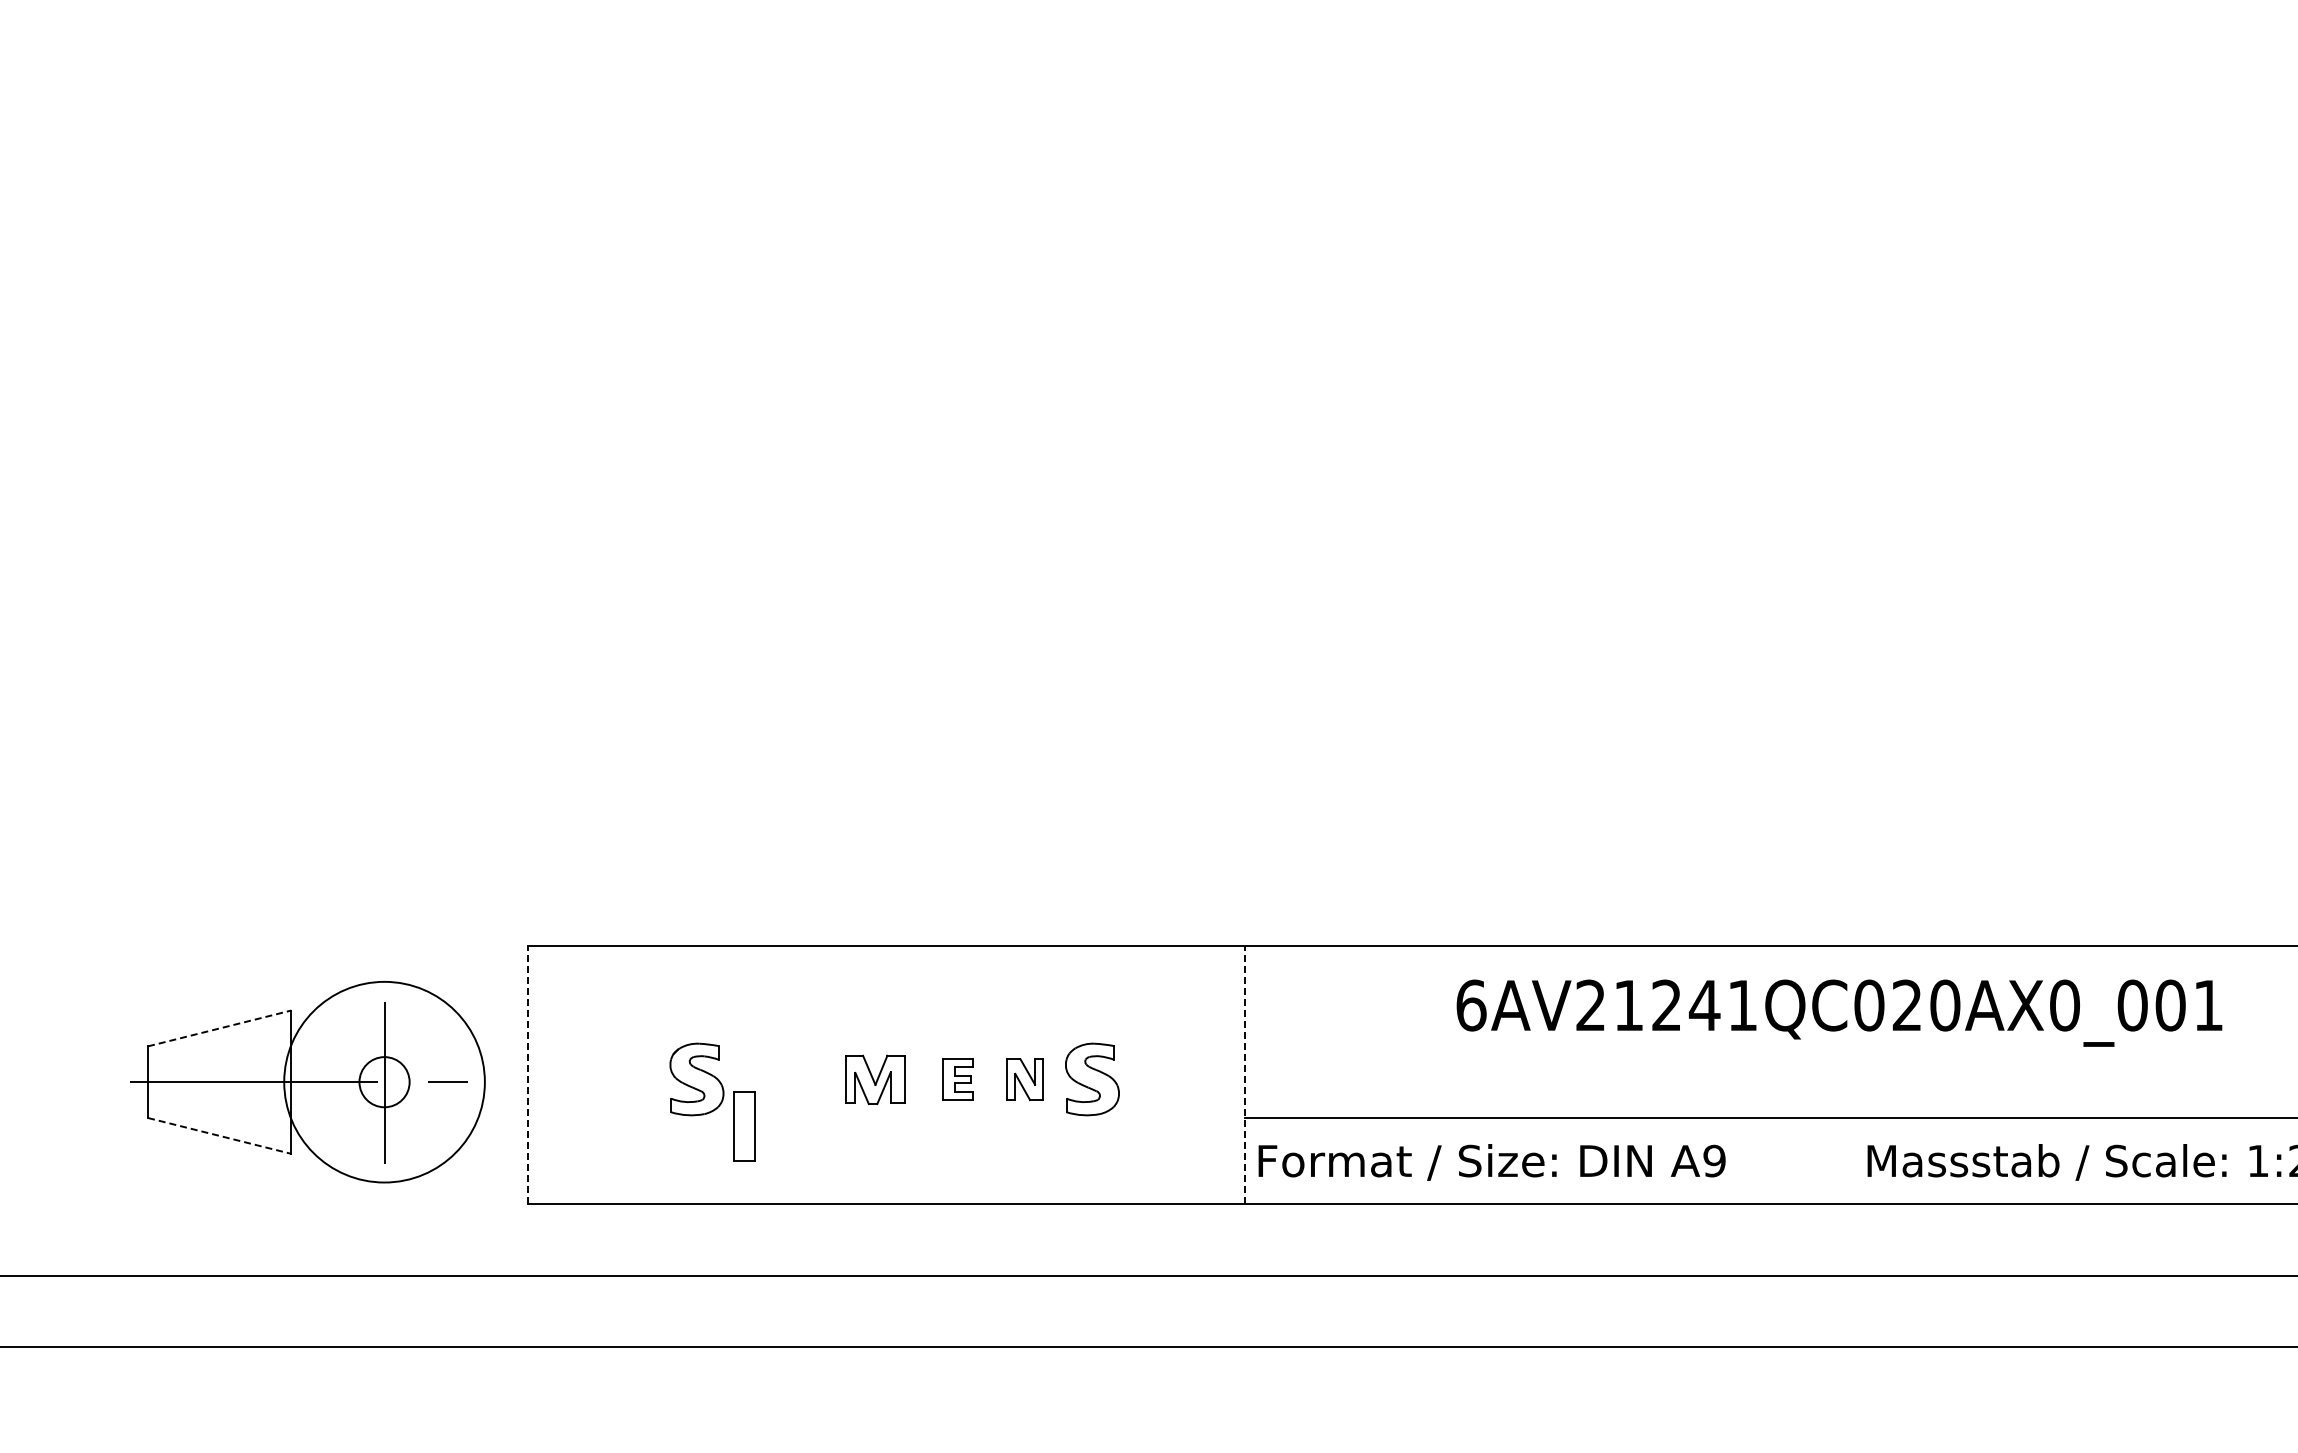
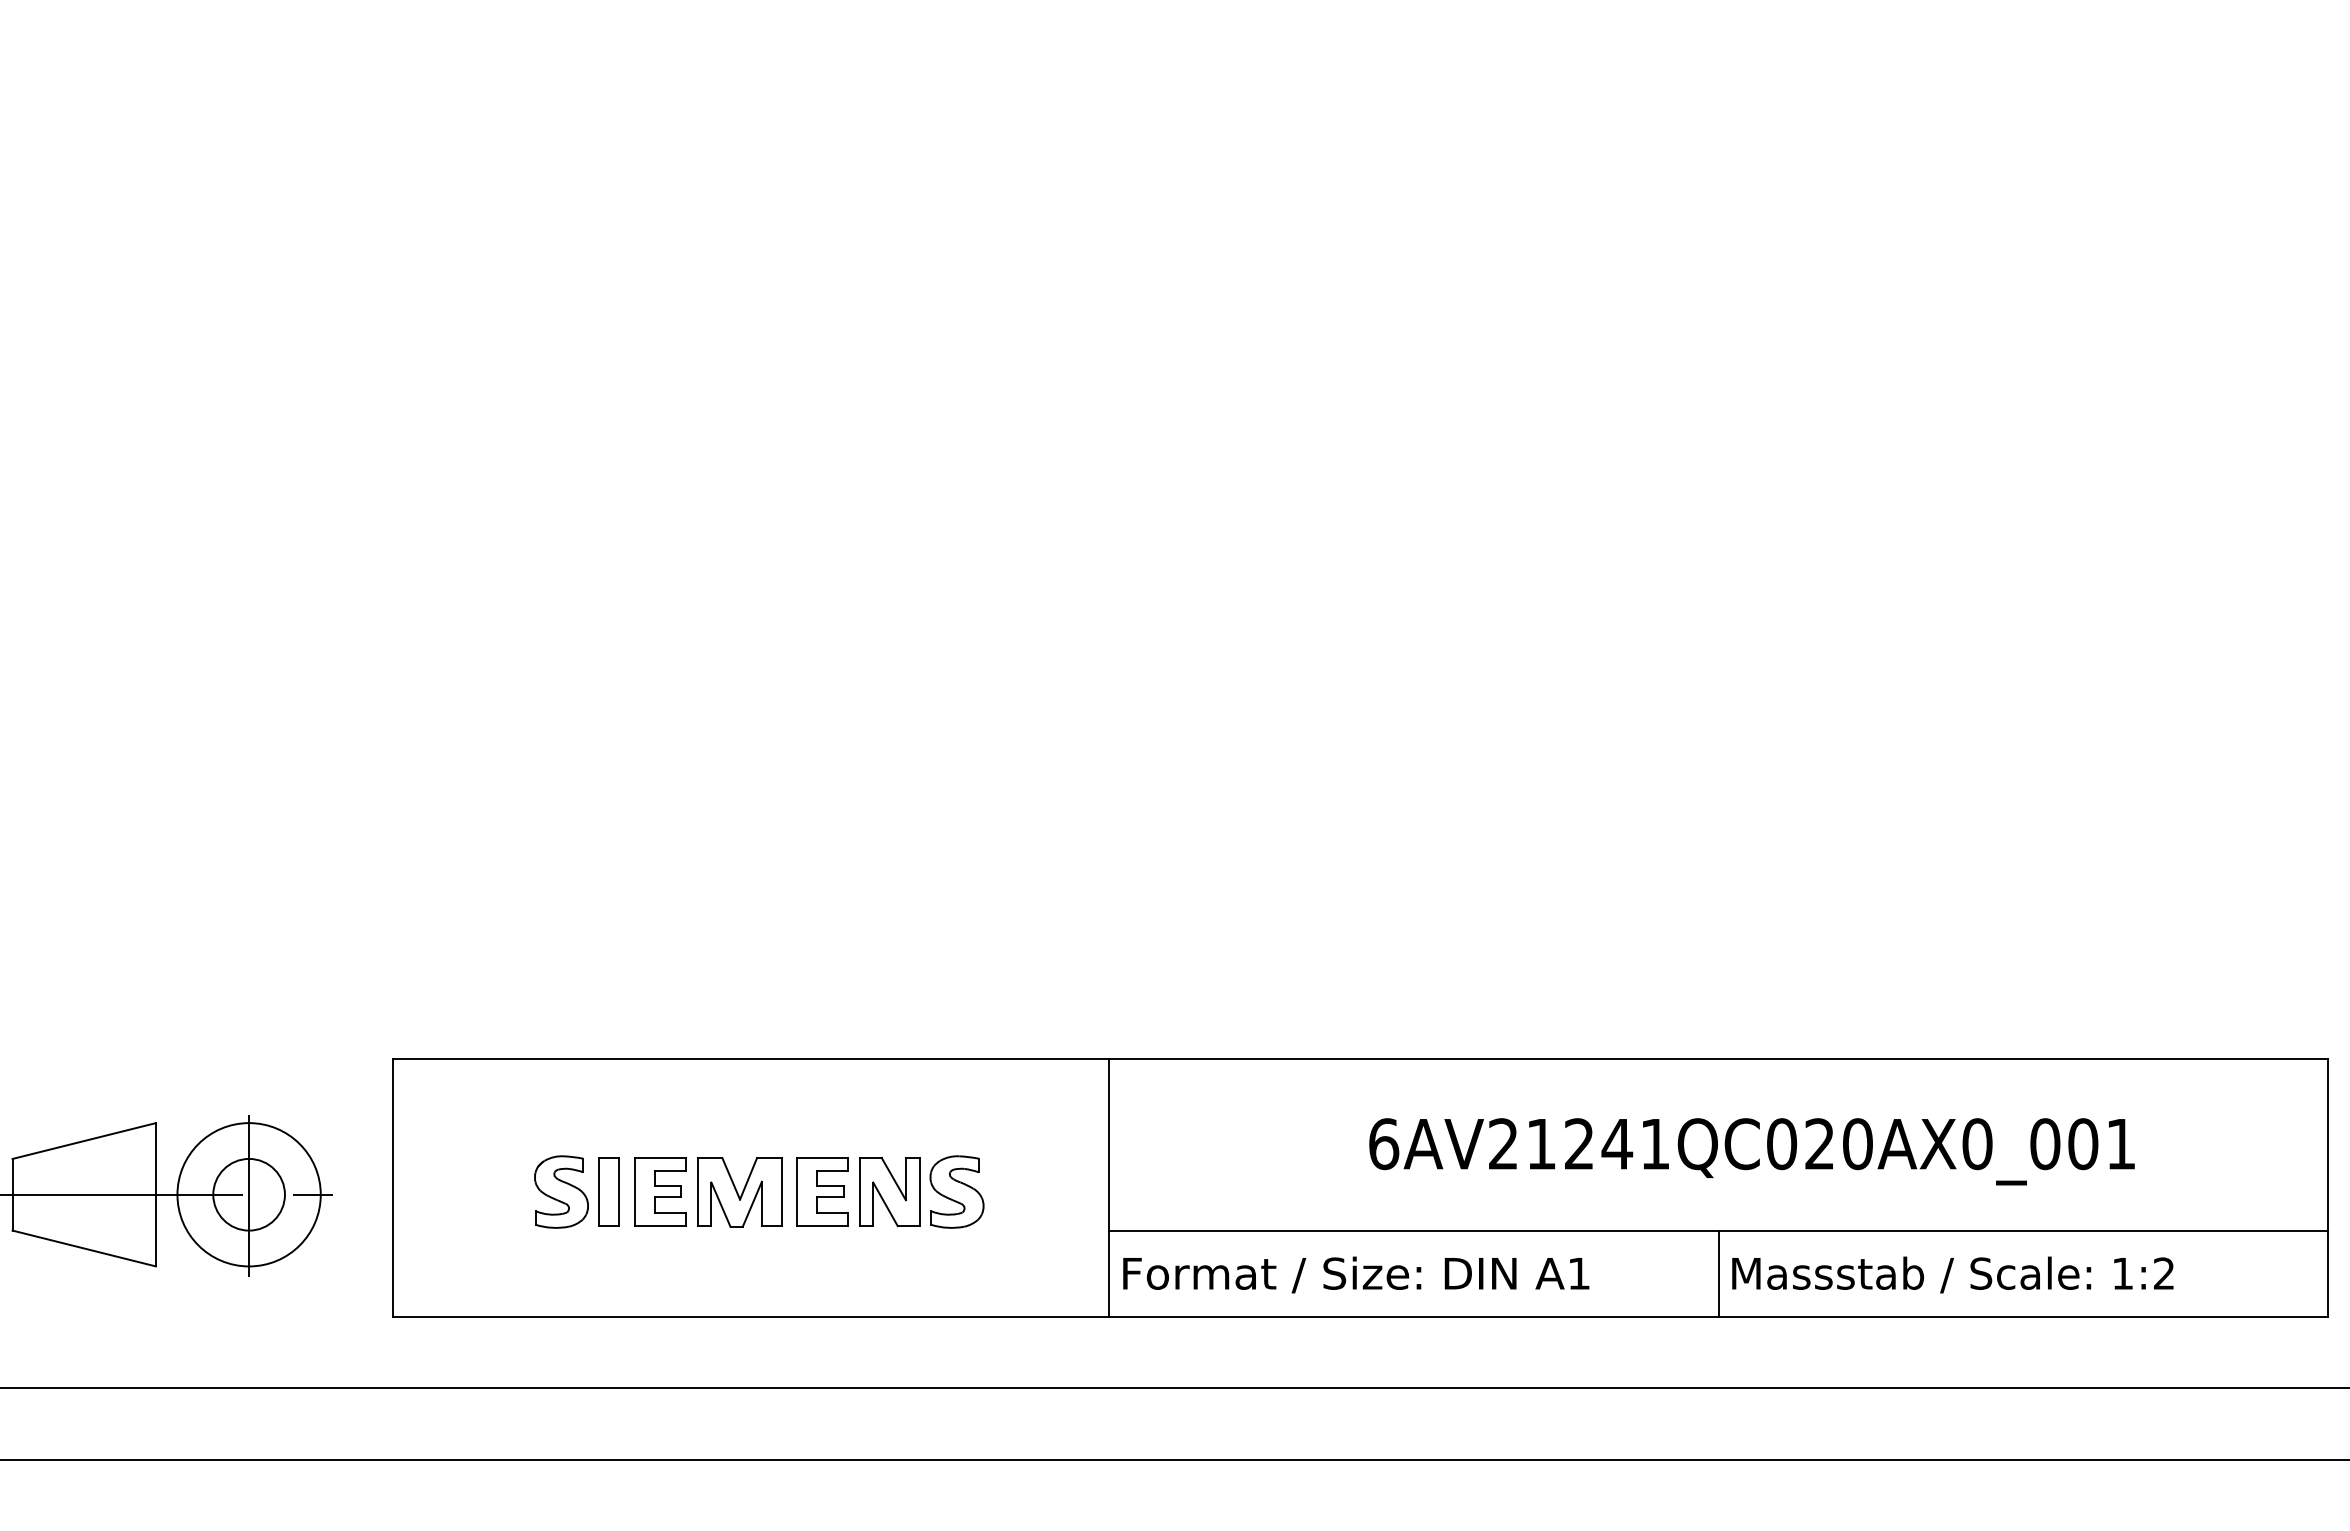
text: (1838, 1012) -> (1751, 1151), moved
line: (219, 1028) -> (84, 1141), dashed -> solid
line: (527, 1074) -> (392, 1187), dashed -> solid
line: (1244, 1074) -> (1109, 1187), dashed -> solid
part: (795, 1078) -> (660, 1191), added
part: (957, 1078) -> (822, 1191), size x1.67
part: (874, 1079) -> (739, 1192), size x1.43
part: (1024, 1079) -> (889, 1192), size x1.67
circle: (383, 1081) -> (248, 1194), size x0.71
circle: (383, 1081) -> (248, 1194), size x1.43
part: (743, 1125) -> (608, 1191), moved
line: (219, 1135) -> (84, 1248), dashed -> solid
text: (1714, 1160) -> (1579, 1273), A9 -> A1
line: (1853, 1160) -> (1718, 1273), added

